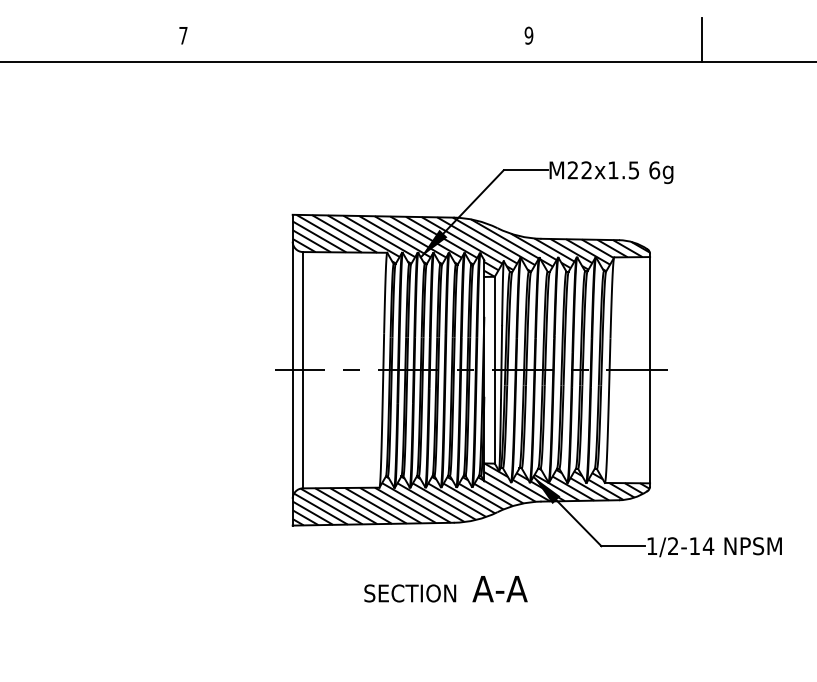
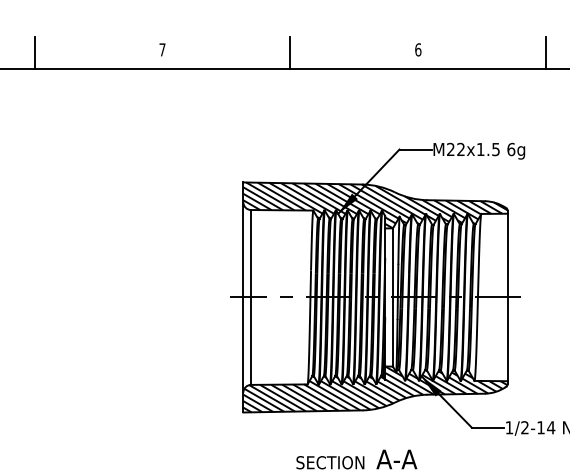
text: (528, 35) -> (417, 49), 9 -> 6
line: (10, 40) -> (34, 53), added
line: (356, 40) -> (290, 53), added

